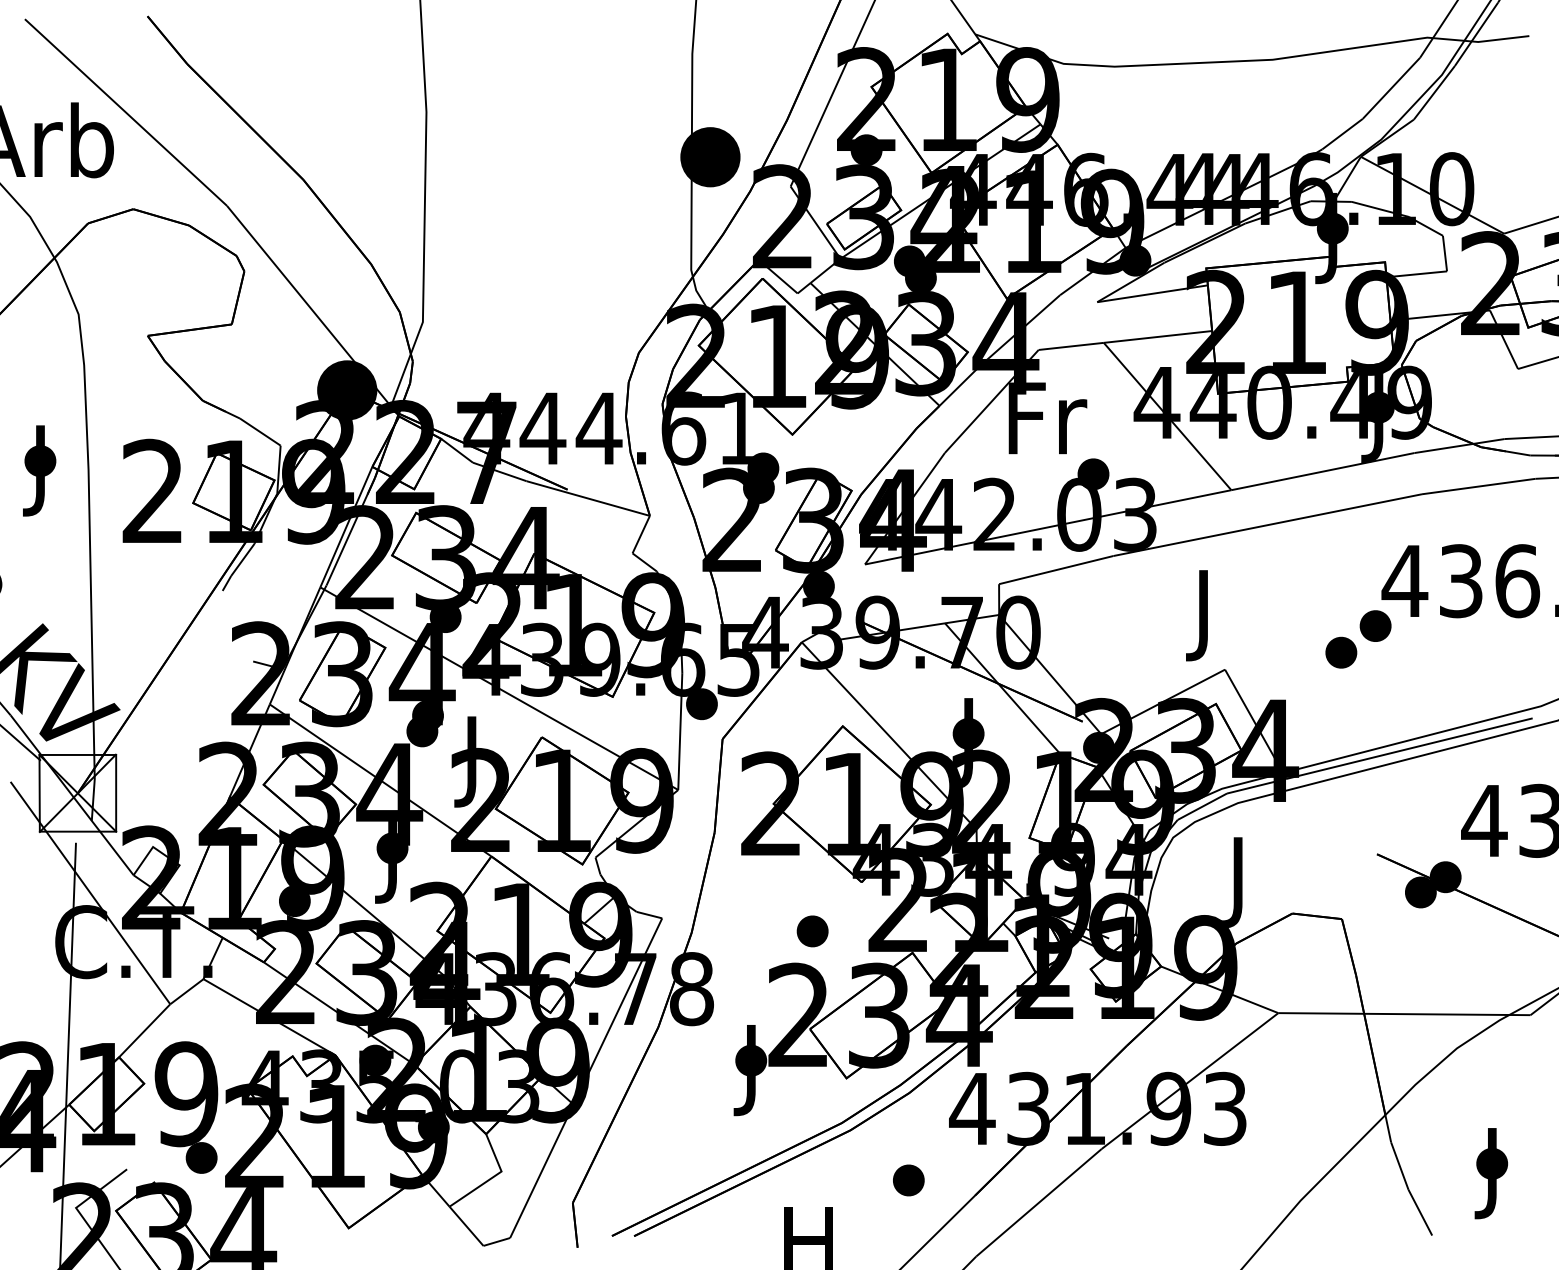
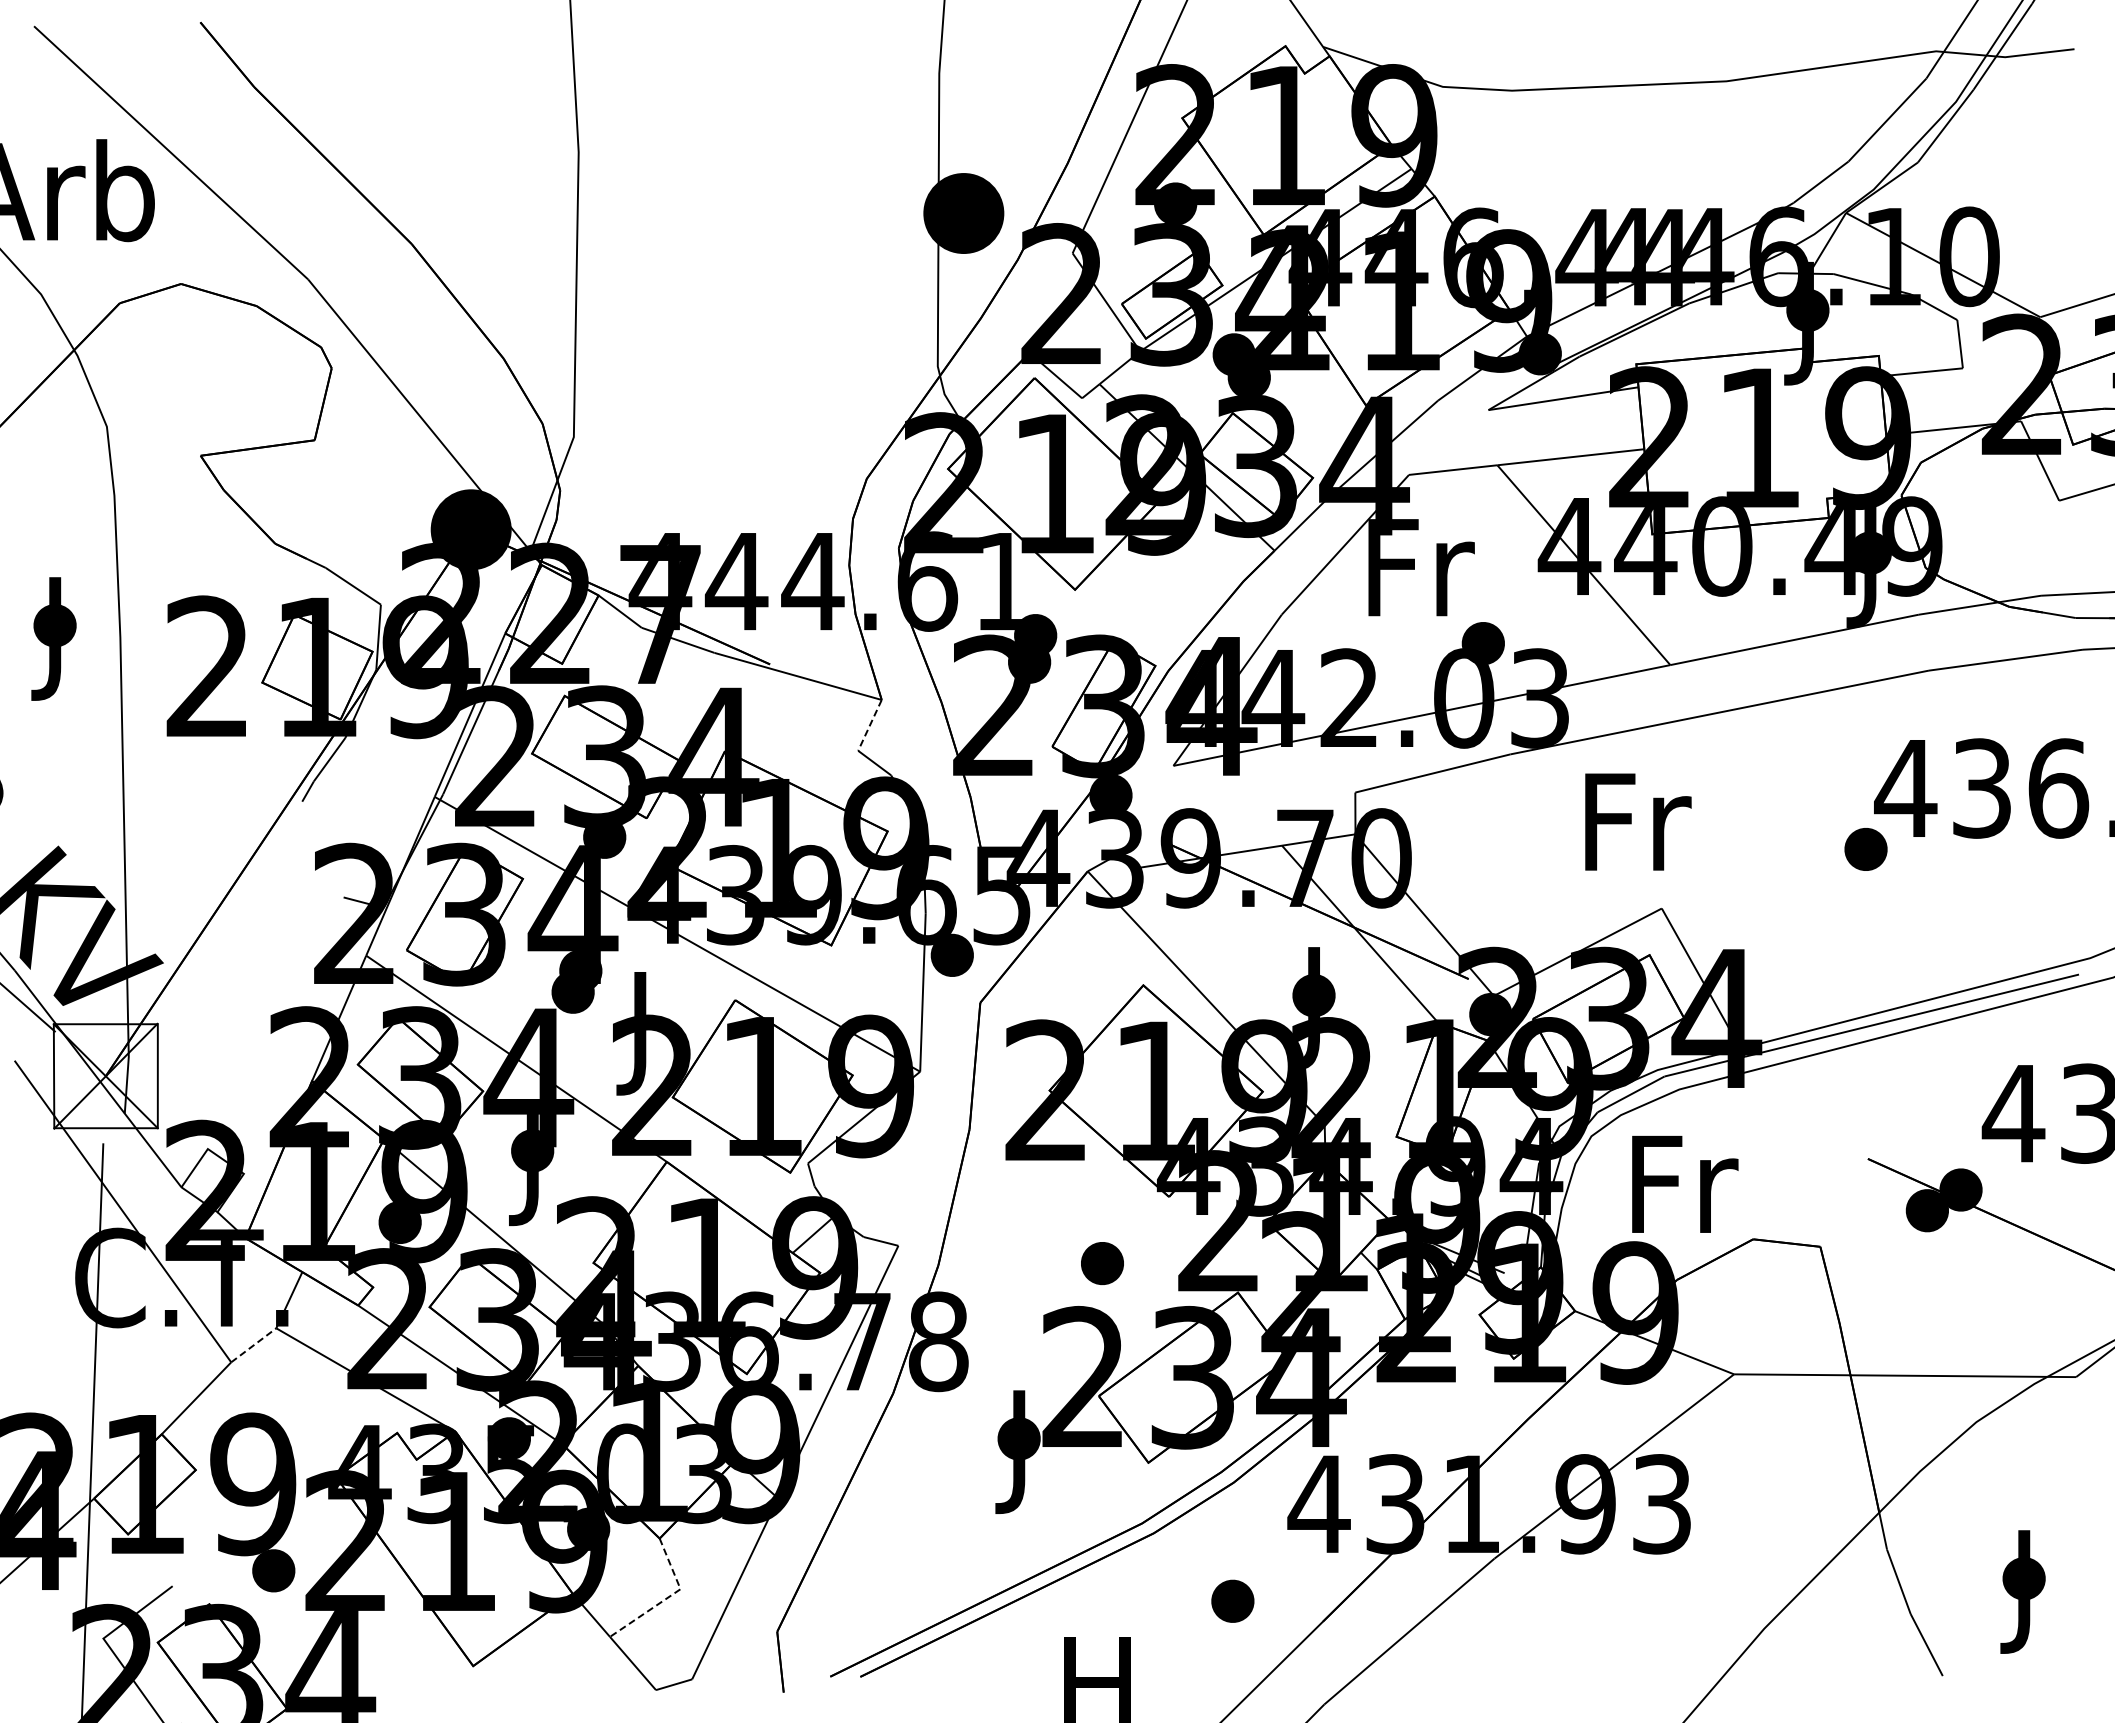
line: (640, 534) -> (869, 725), solid -> dashed
text: (1207, 615) -> (1638, 835), J -> Fr
part: (1341, 652) -> (1819, 885), removed
text: (1242, 881) -> (1685, 1196), J -> Fr
line: (187, 991) -> (254, 1345), solid -> dashed
line: (492, 1177) -> (668, 1597), solid -> dashed

